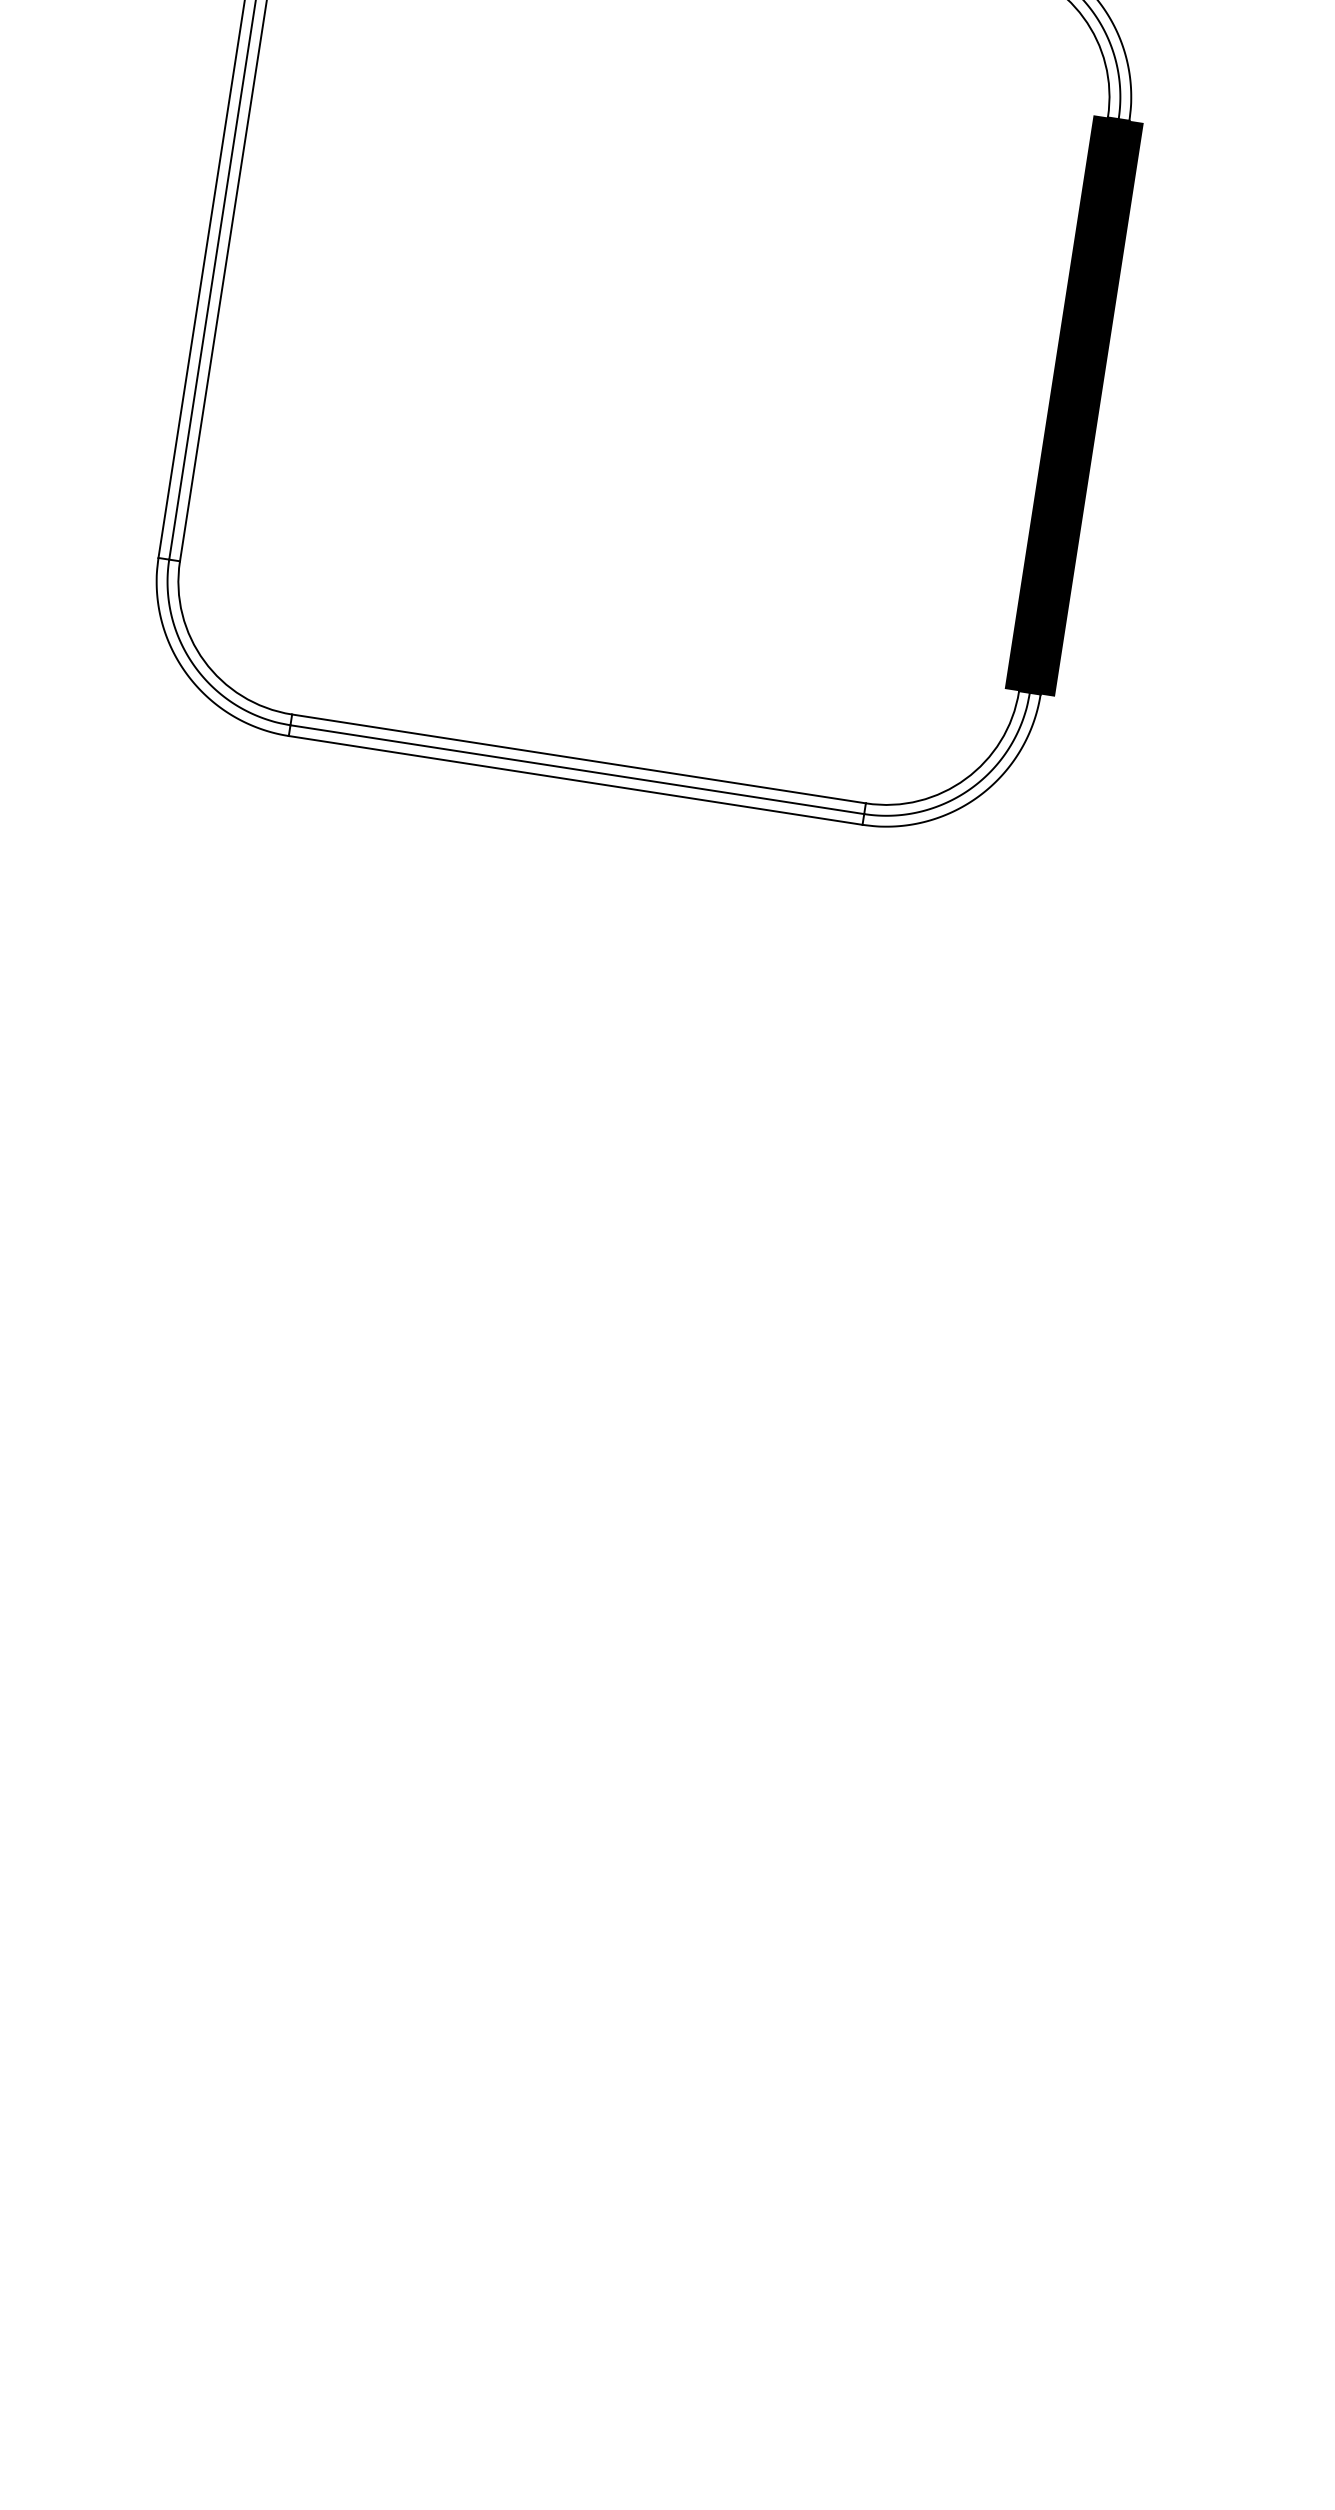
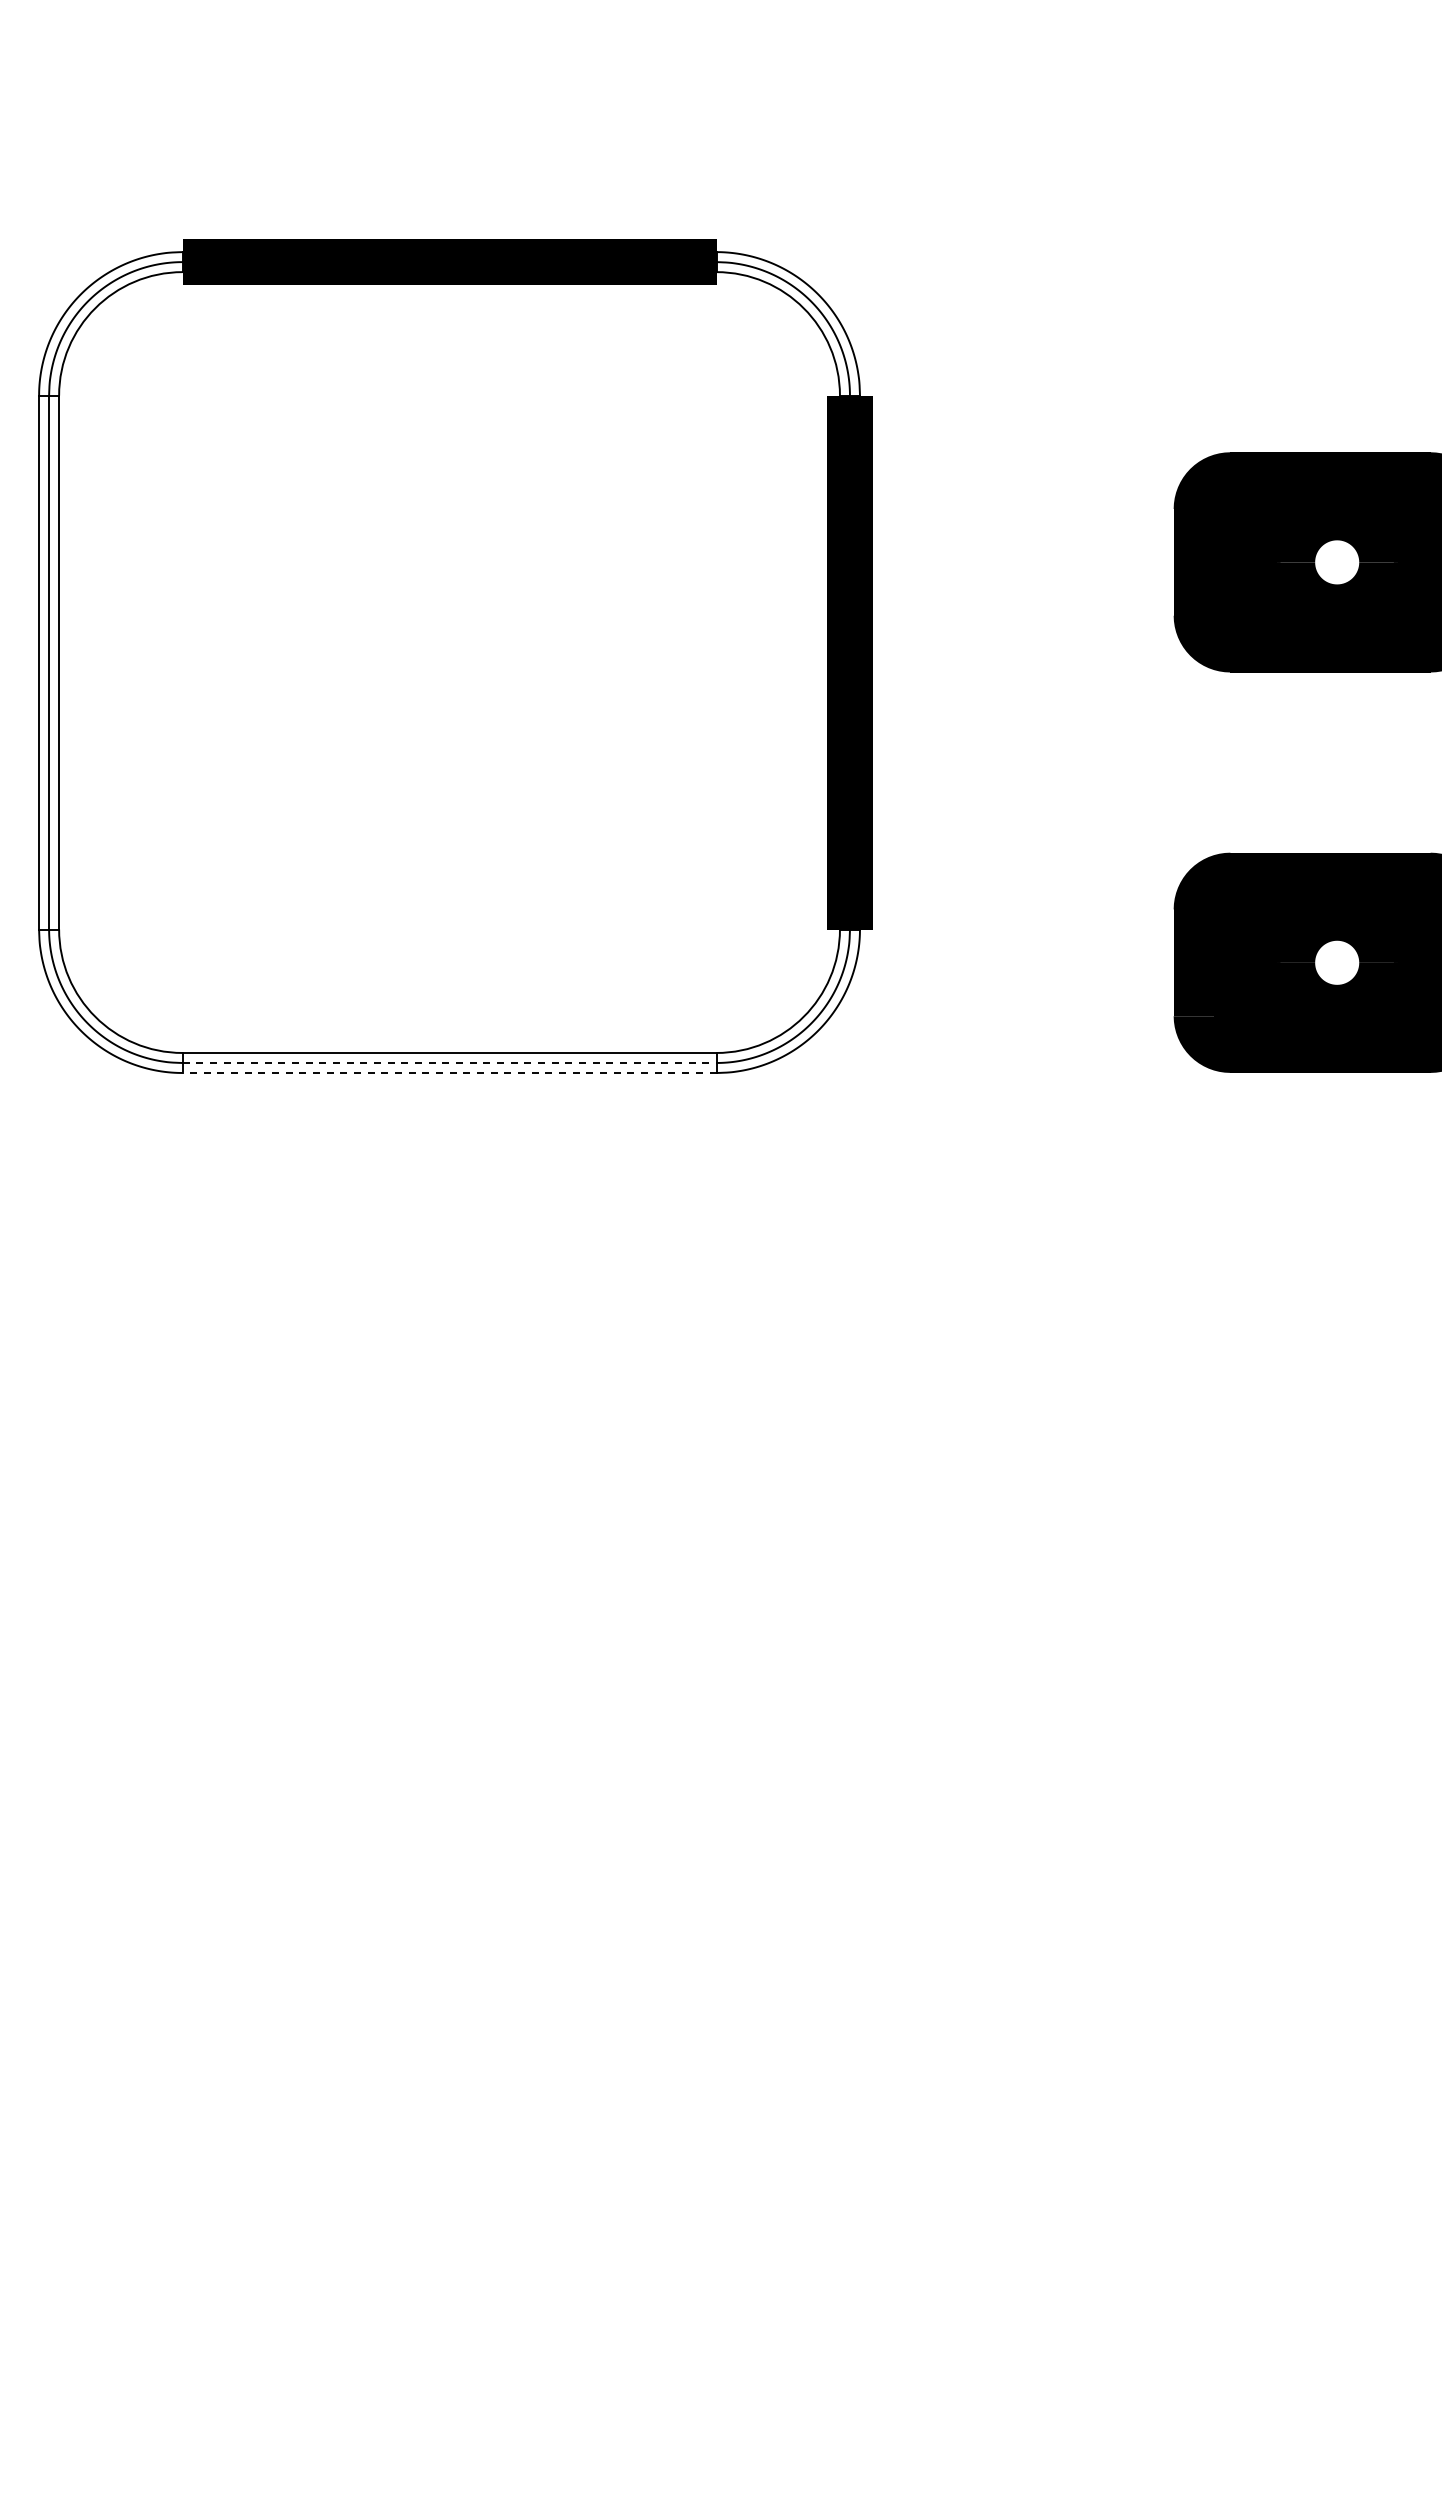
line: (577, 769) -> (449, 1062), solid -> dashed
line: (575, 780) -> (449, 1073), solid -> dashed

